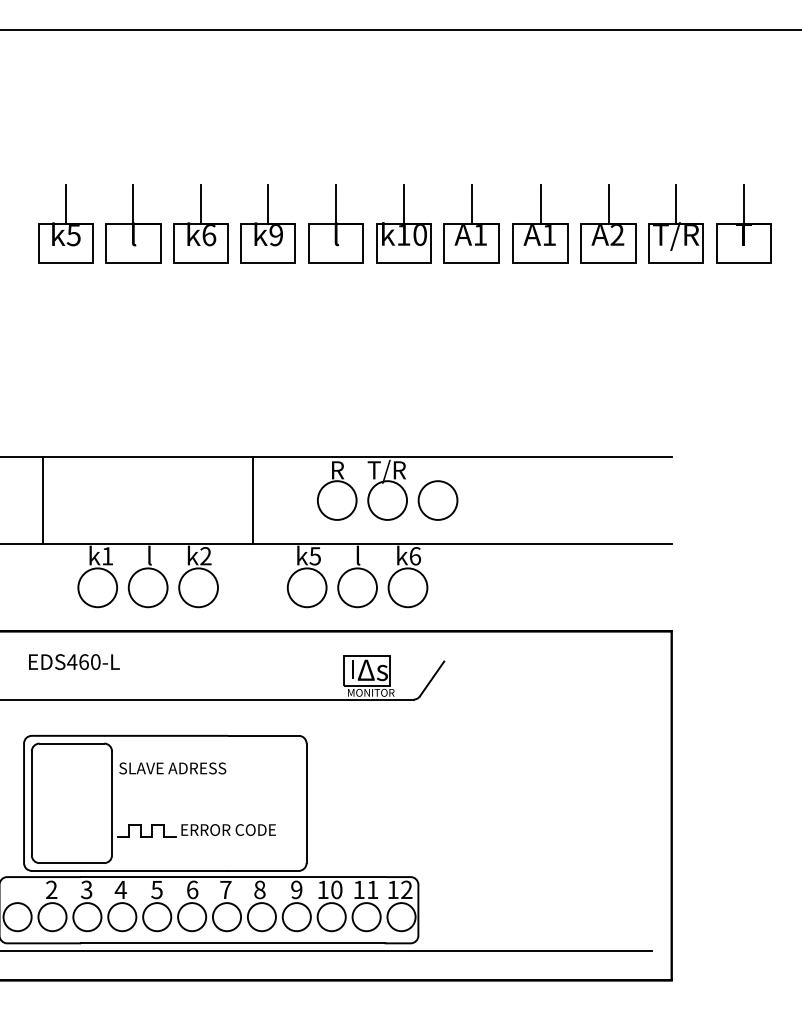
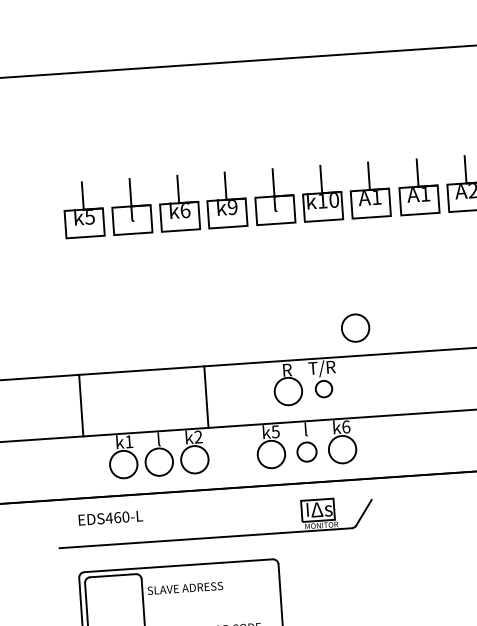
line: (252, 500) -> (206, 397), moved
circle: (387, 500) -> (323, 389), size x0.6
circle: (437, 500) -> (355, 328), moved
circle: (357, 587) -> (306, 451), size x0.7

